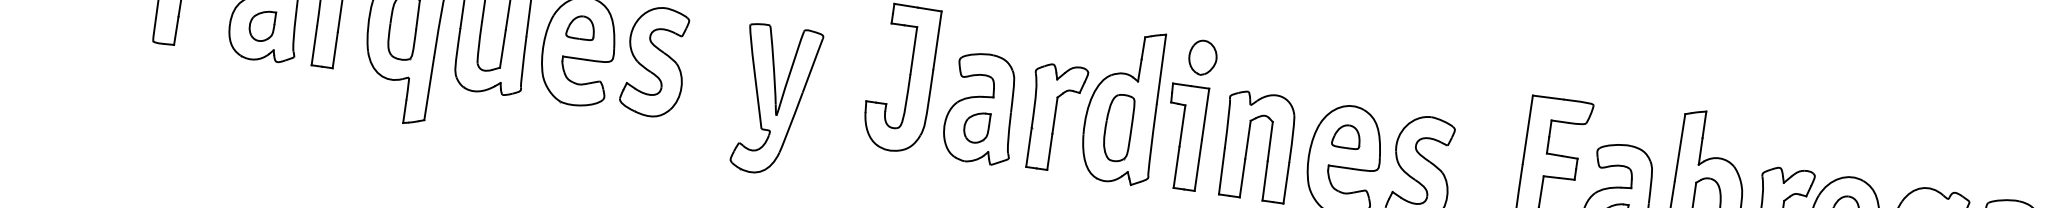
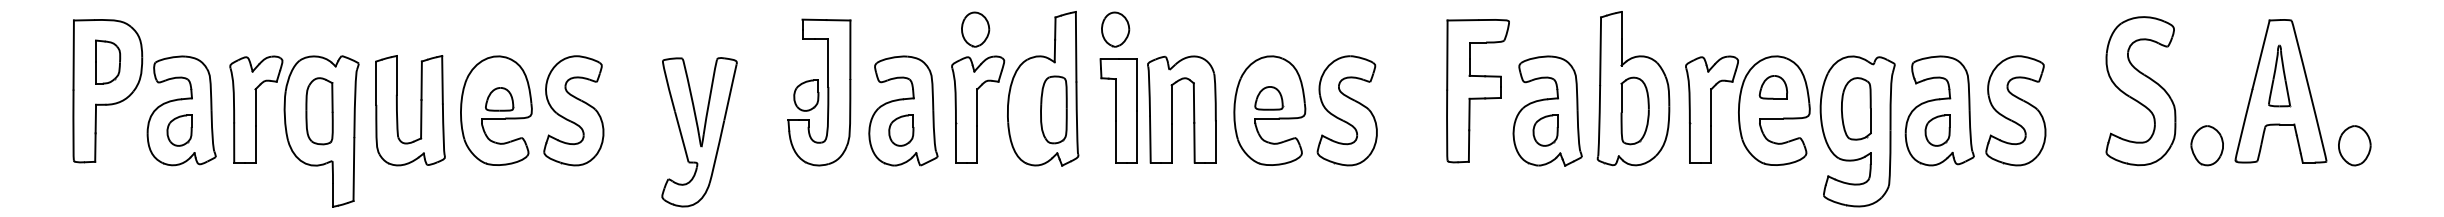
part: (580, 27) -> (499, 99), moved
part: (1064, 37) -> (975, 29), added
part: (887, 79) -> (806, 95), added
part: (1118, 127) -> (1053, 109), moved
part: (1183, 136) -> (1118, 110), moved
part: (1347, 136) -> (1269, 98), moved

